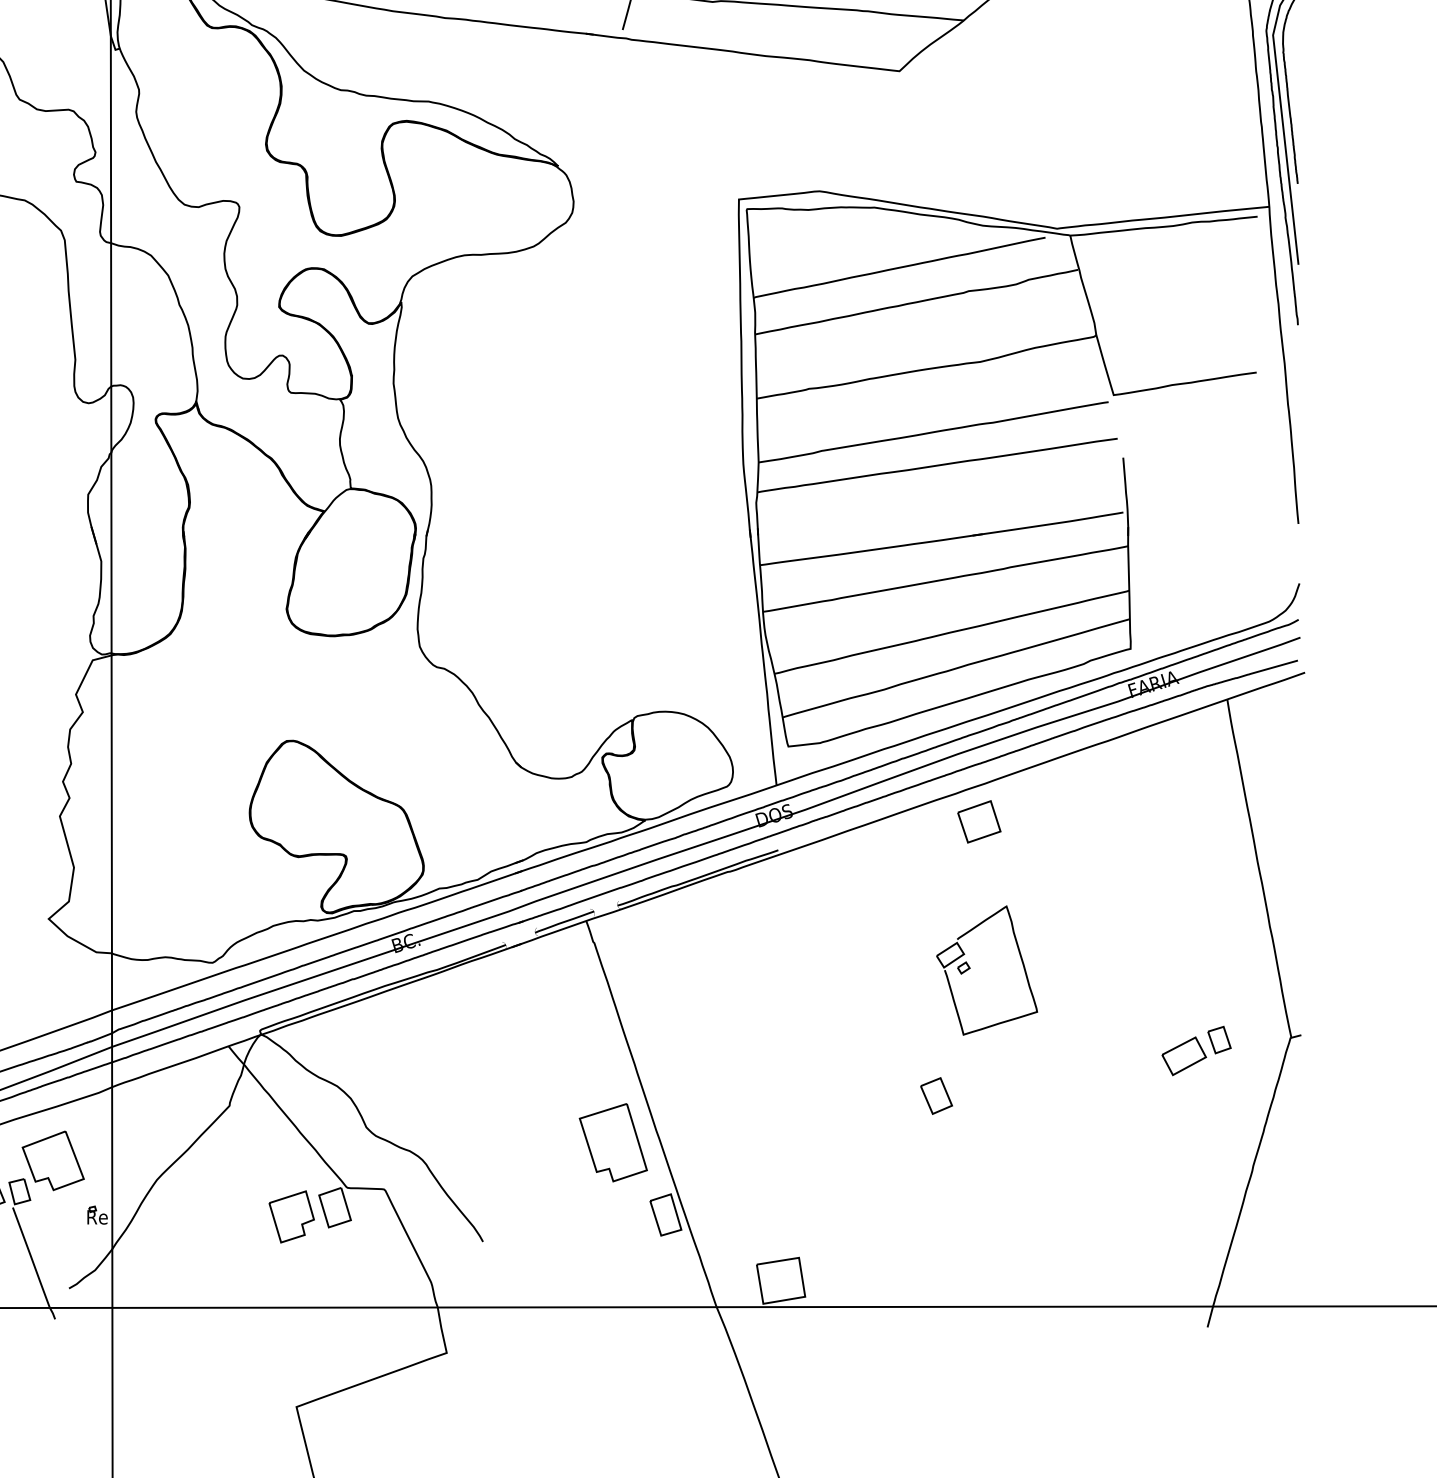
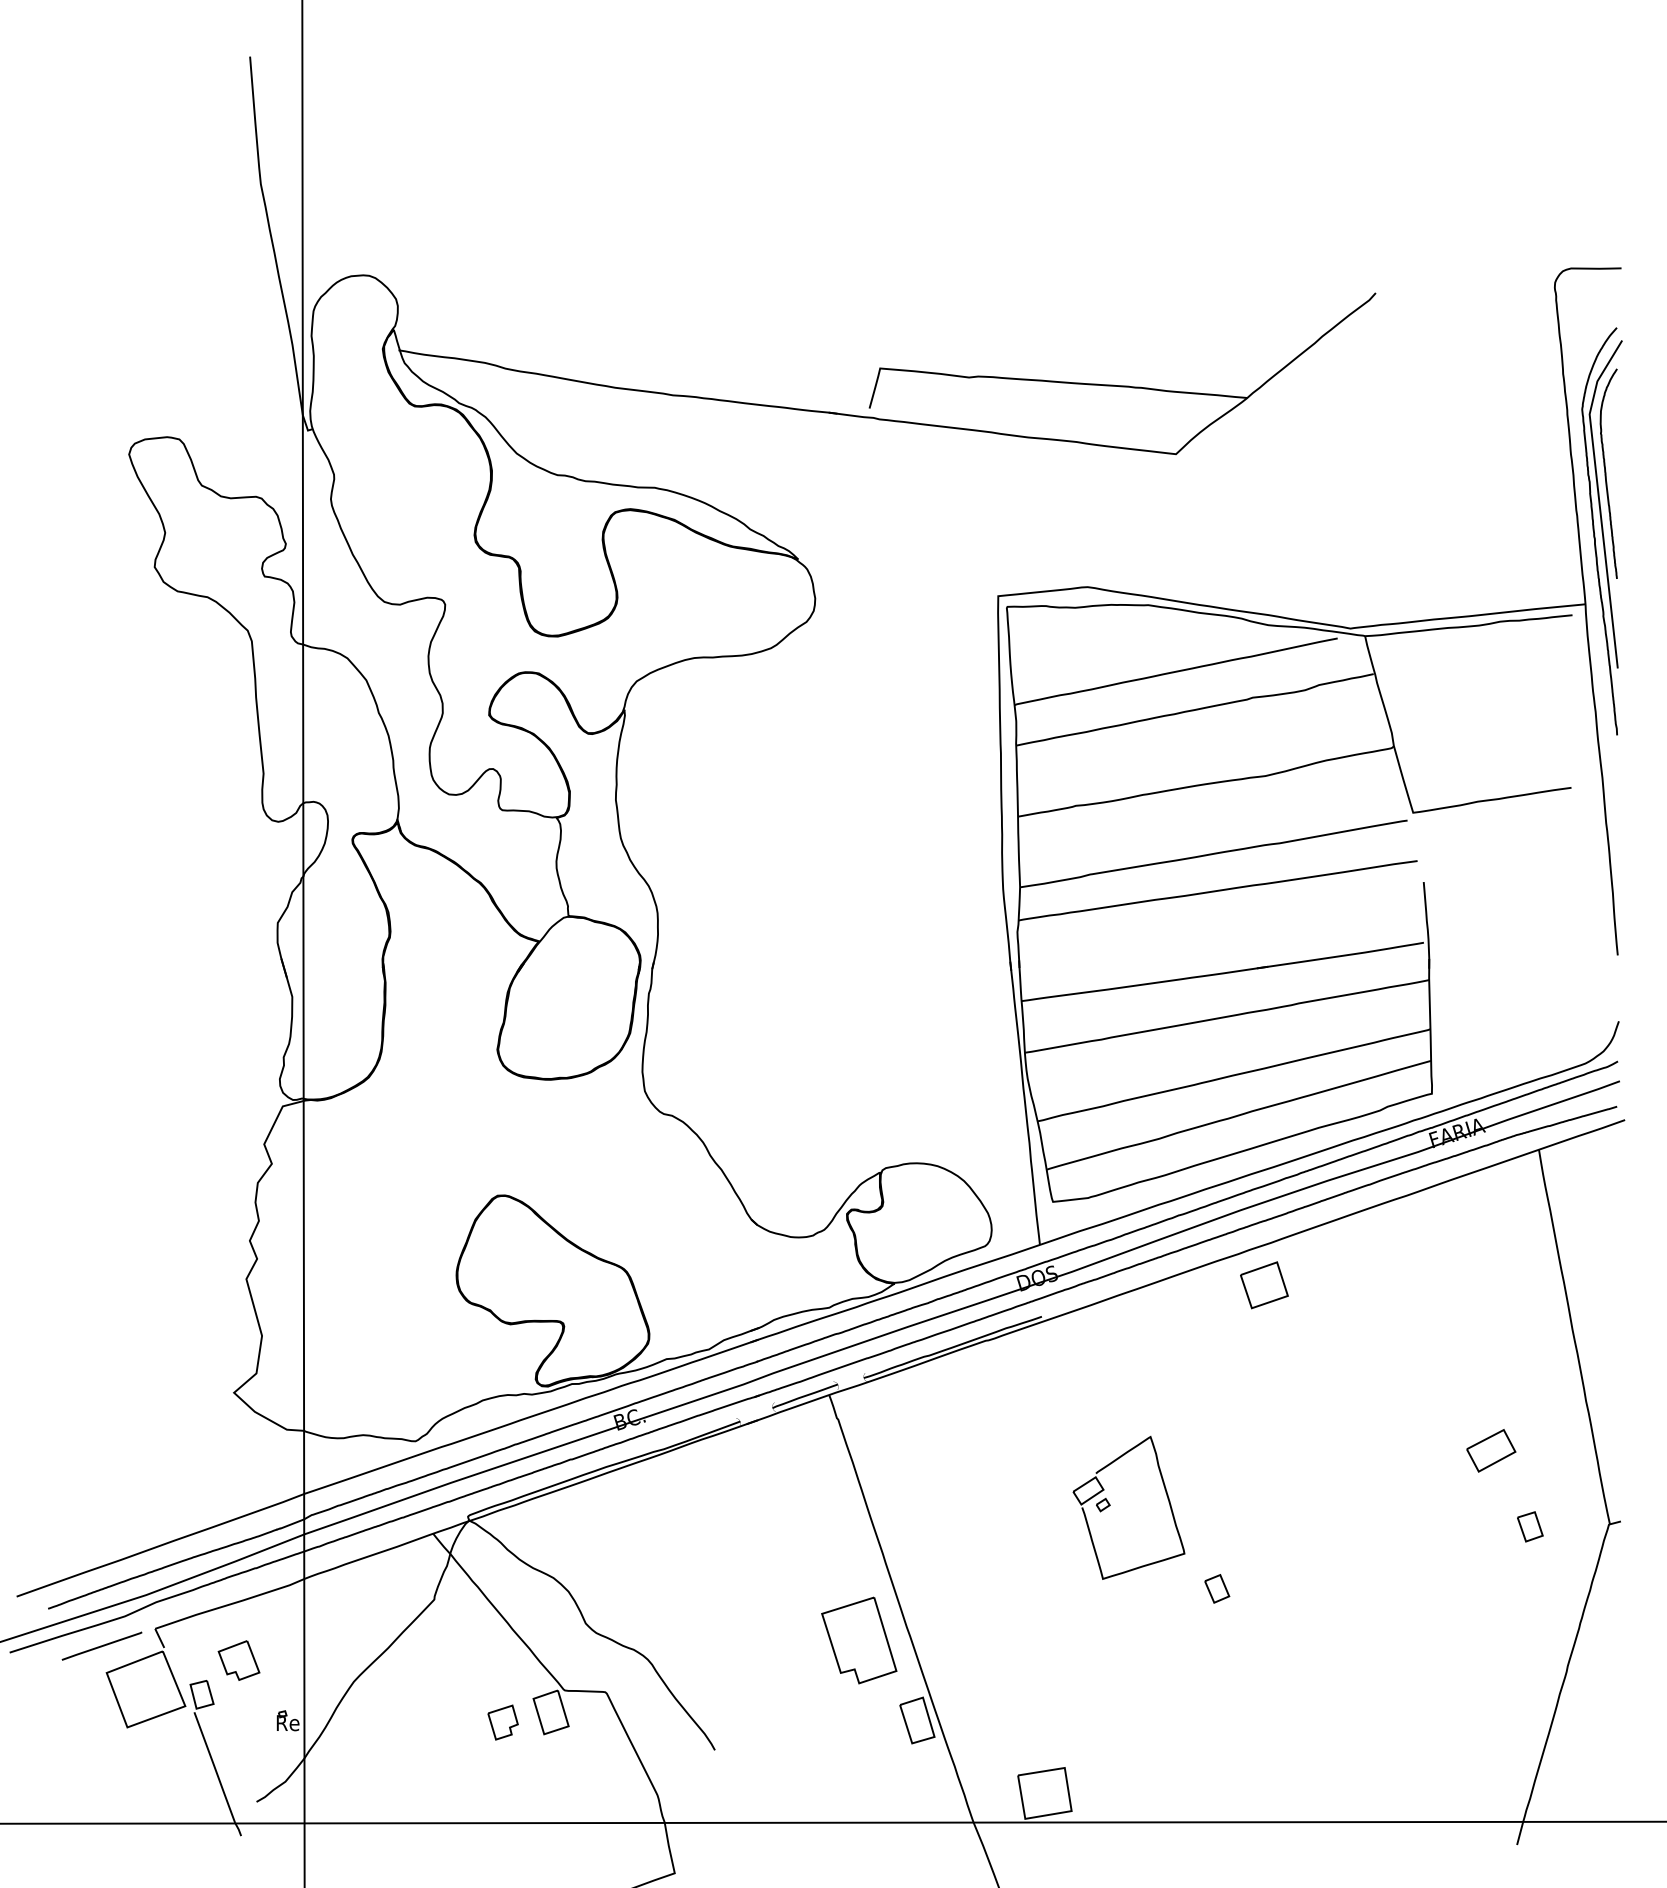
part: (970, 968) -> (1110, 1505), moved
part: (1184, 1056) -> (1491, 1450), moved
part: (936, 1095) -> (1217, 1588), size x0.7
part: (52, 1160) -> (238, 1660), size x0.6
part: (291, 1216) -> (502, 1722), size x0.6

